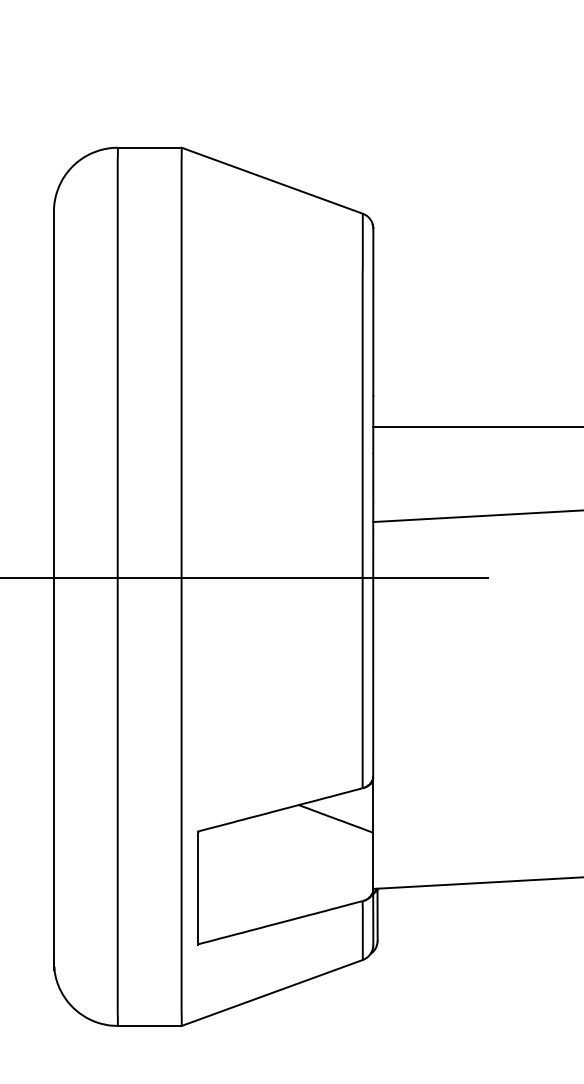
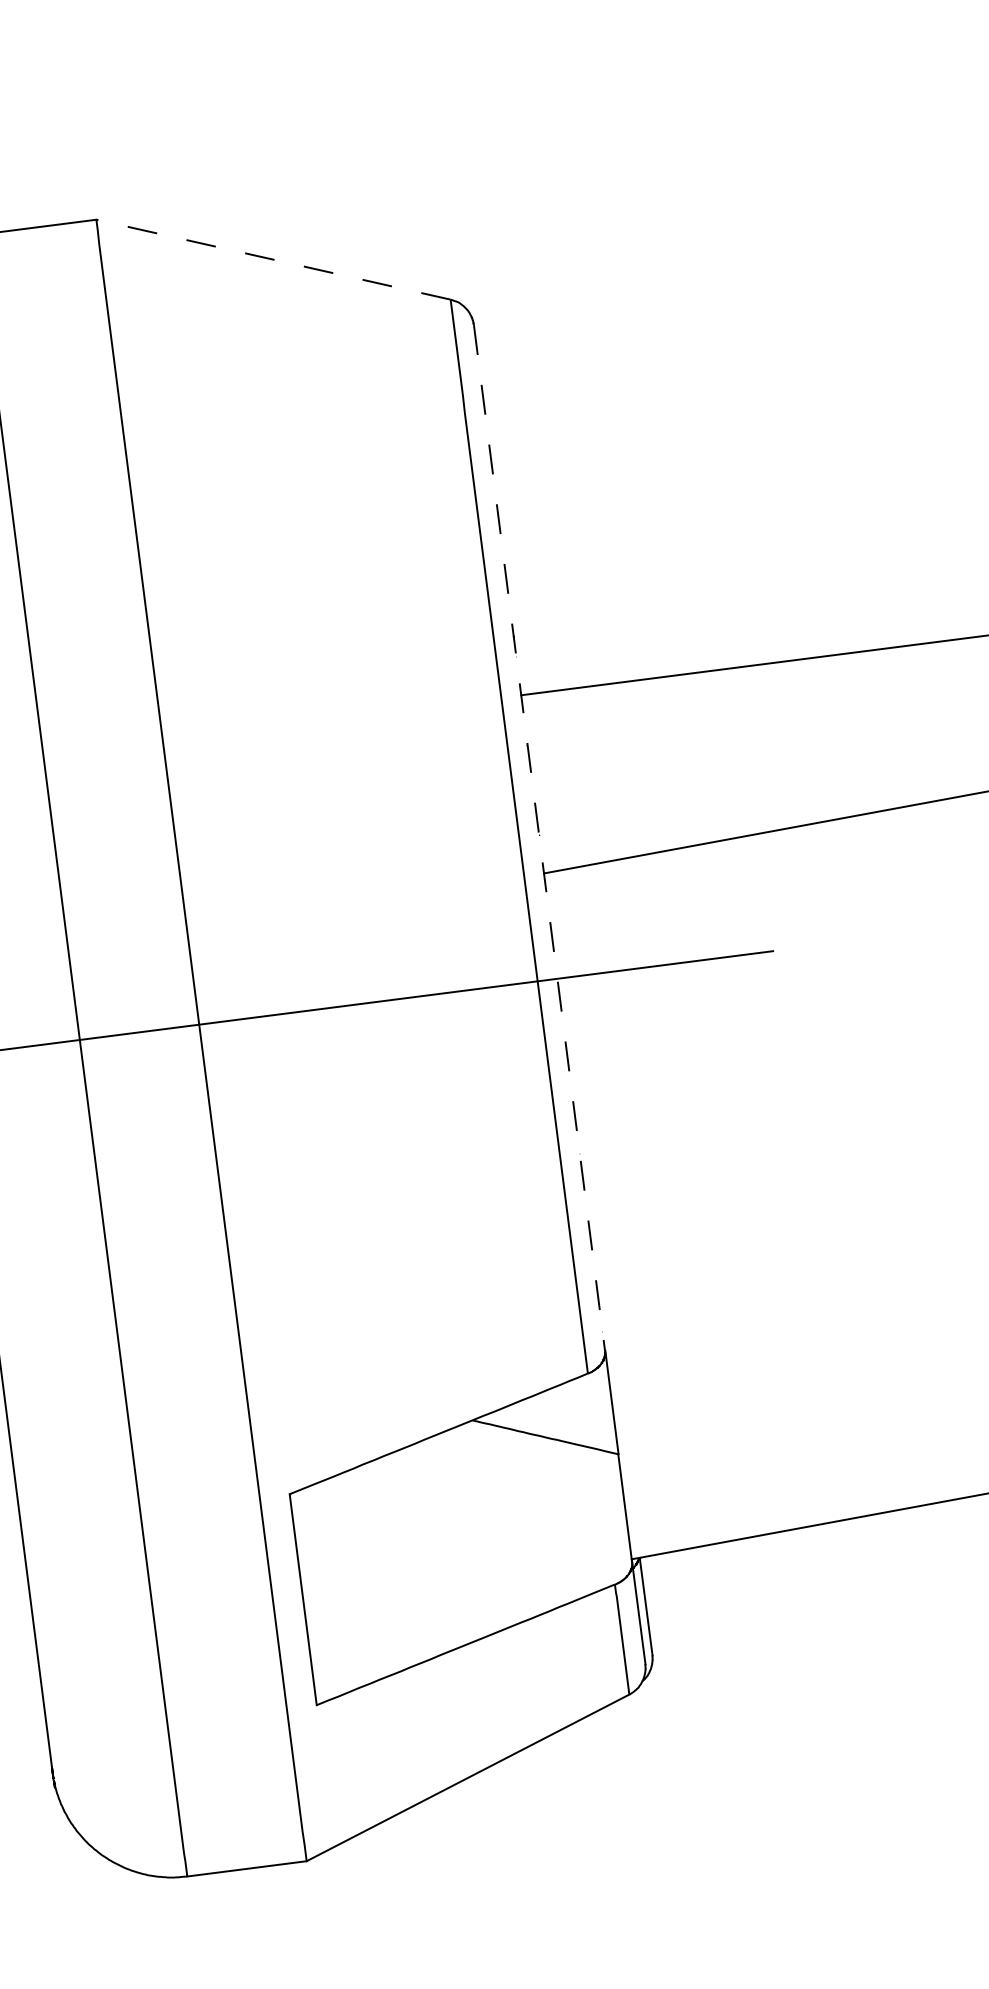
line: (271, 180) -> (272, 259), solid -> dashed
line: (373, 503) -> (540, 838), solid -> dashed

